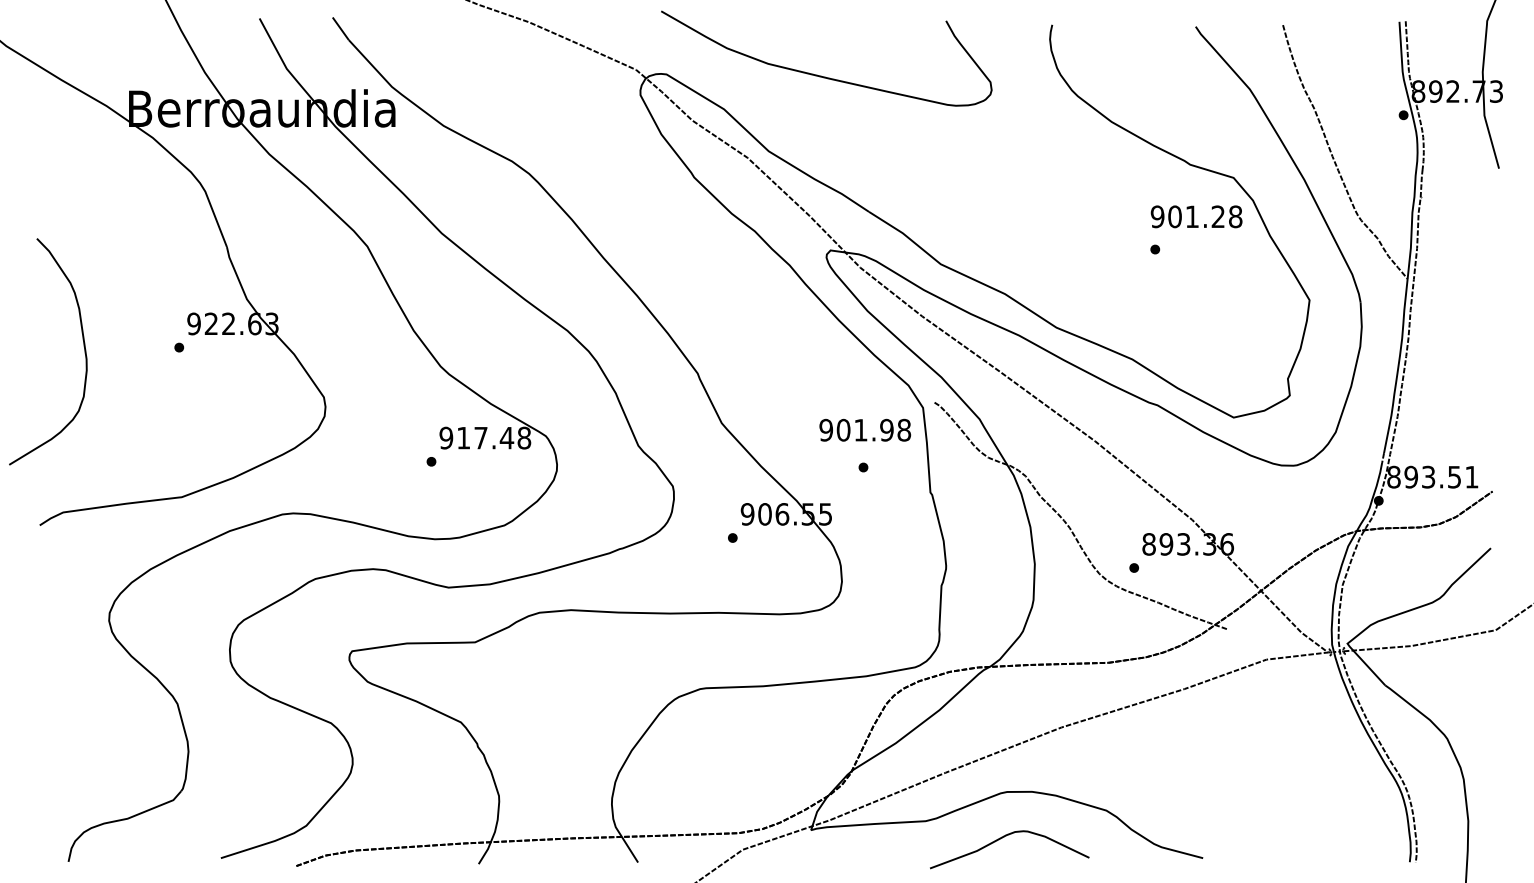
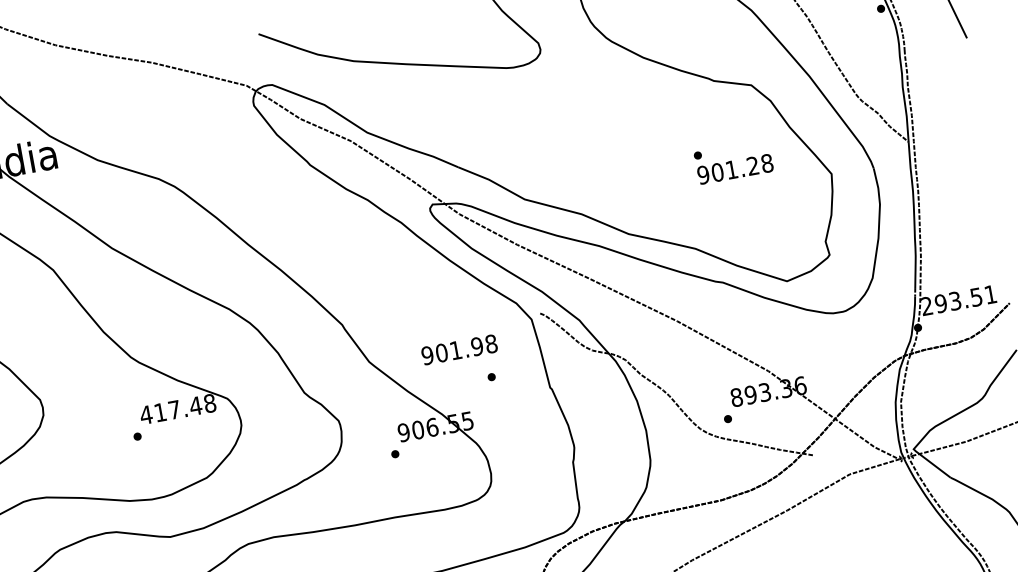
text: (1196, 216) -> (735, 169), moved
text: (865, 429) -> (459, 349), moved
text: (446, 437) -> (146, 414), 917.48 -> 417.48
text: (1393, 476) -> (926, 305), 893.51 -> 293.51

